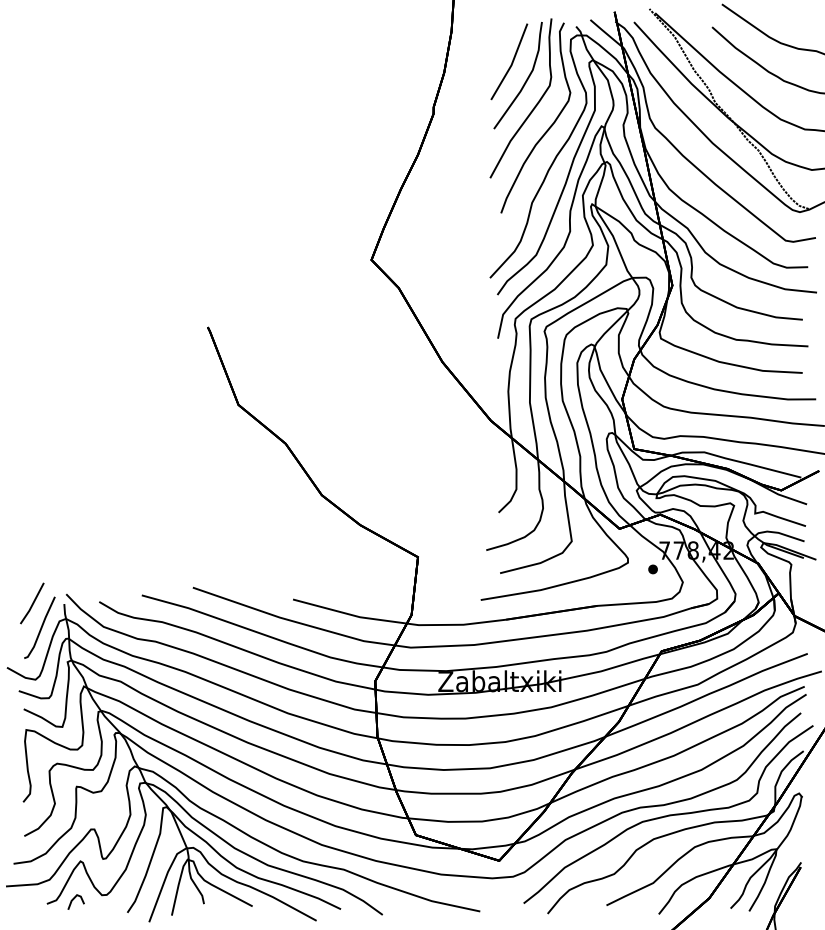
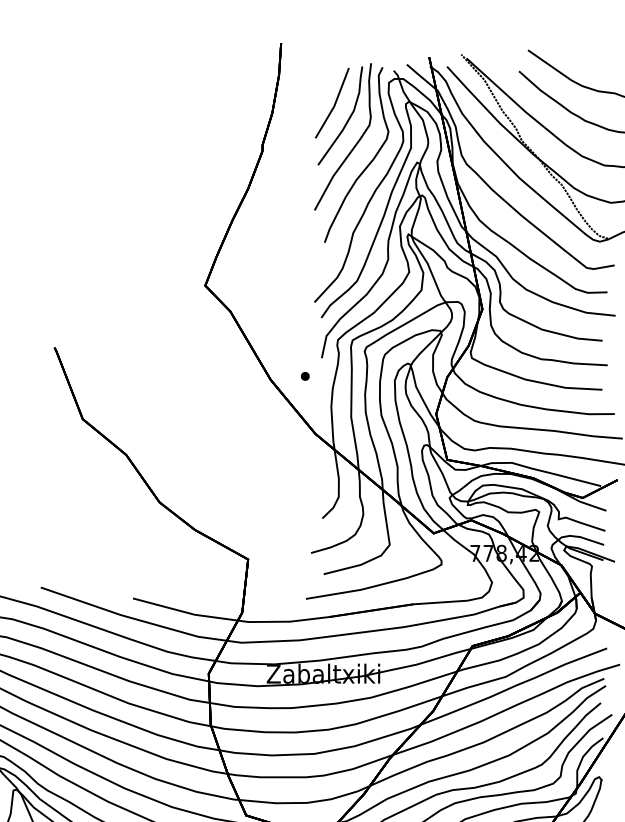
part: (652, 569) -> (304, 376), moved

